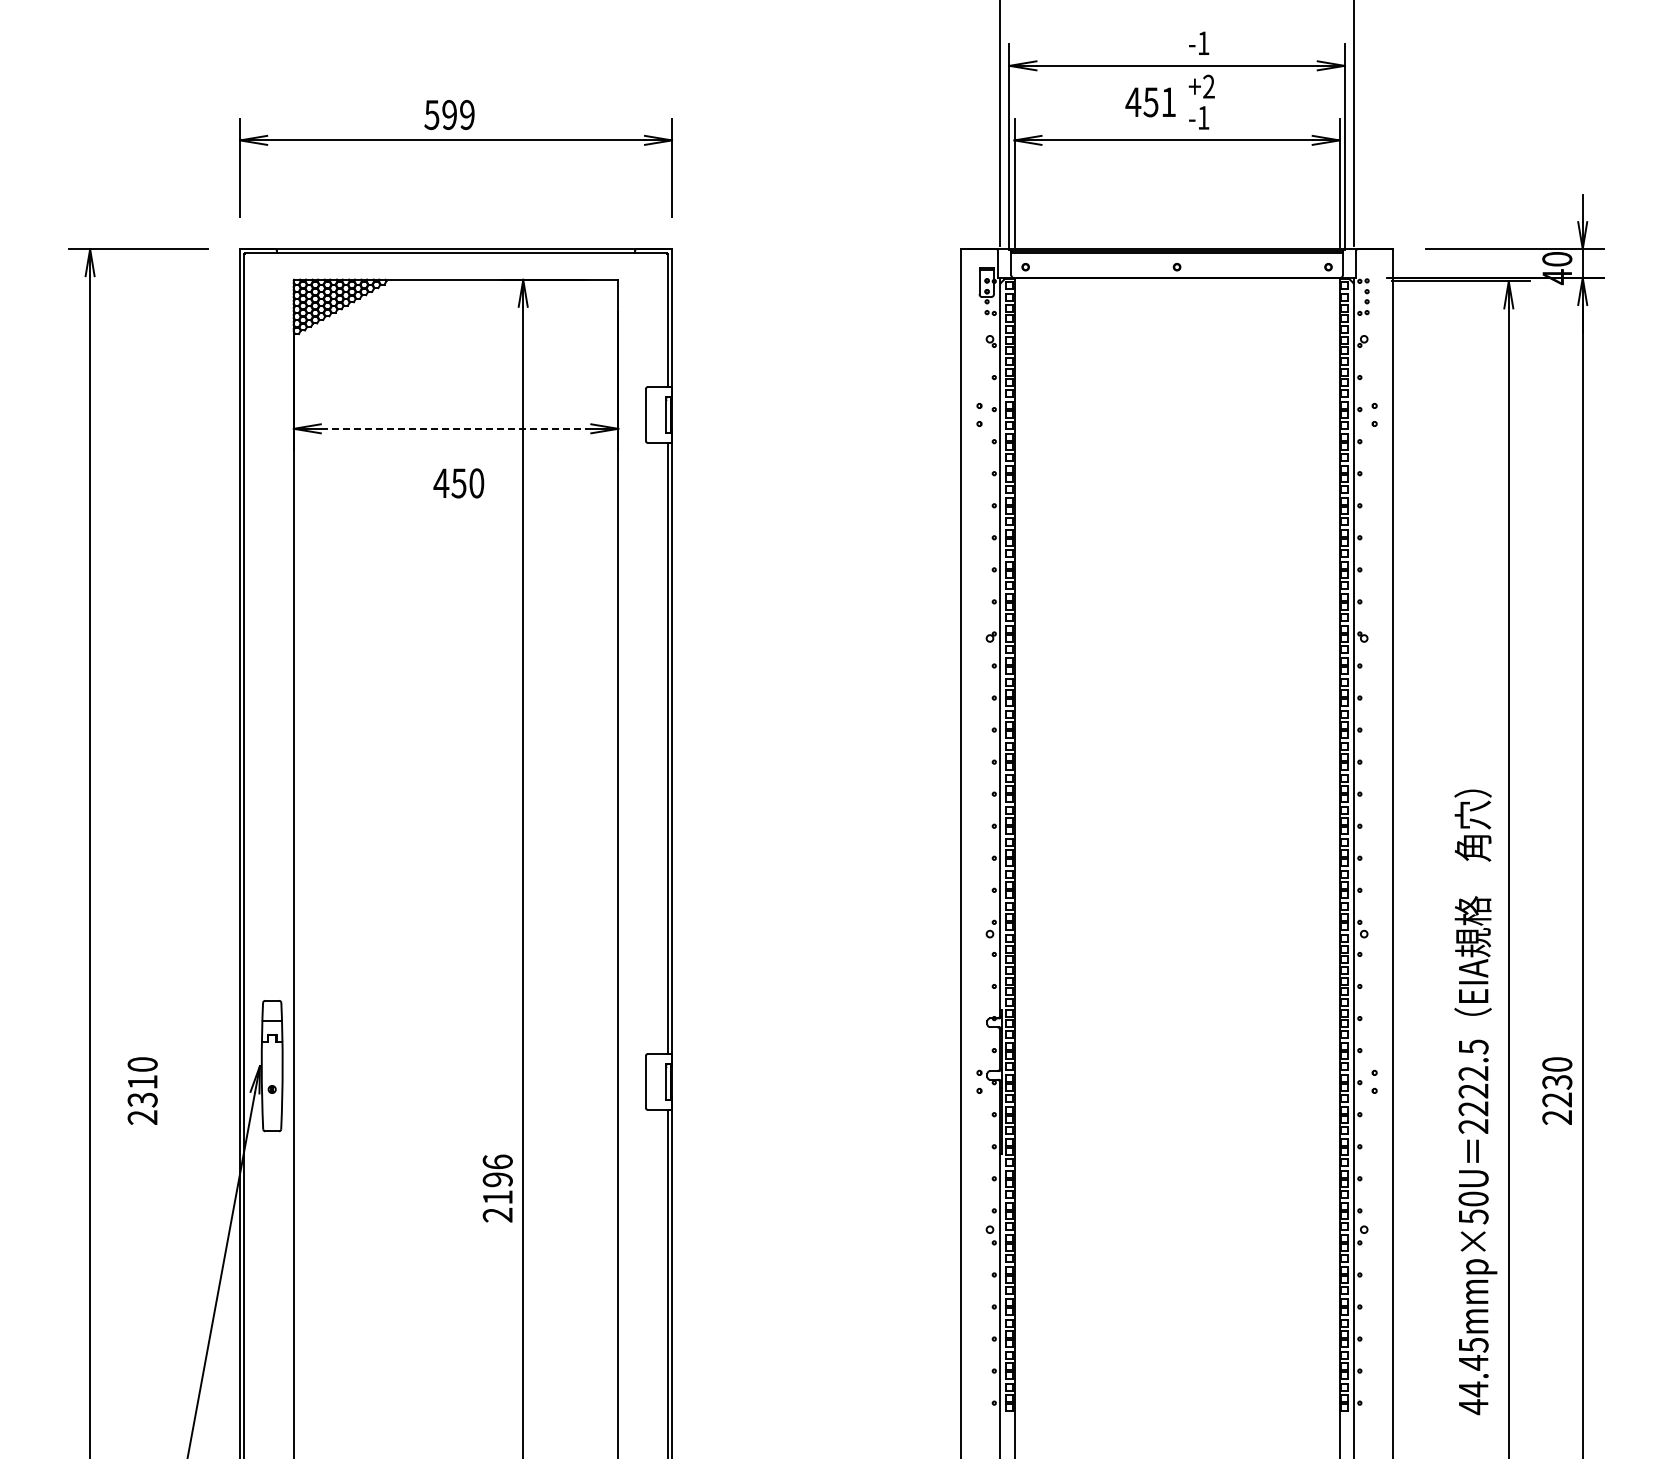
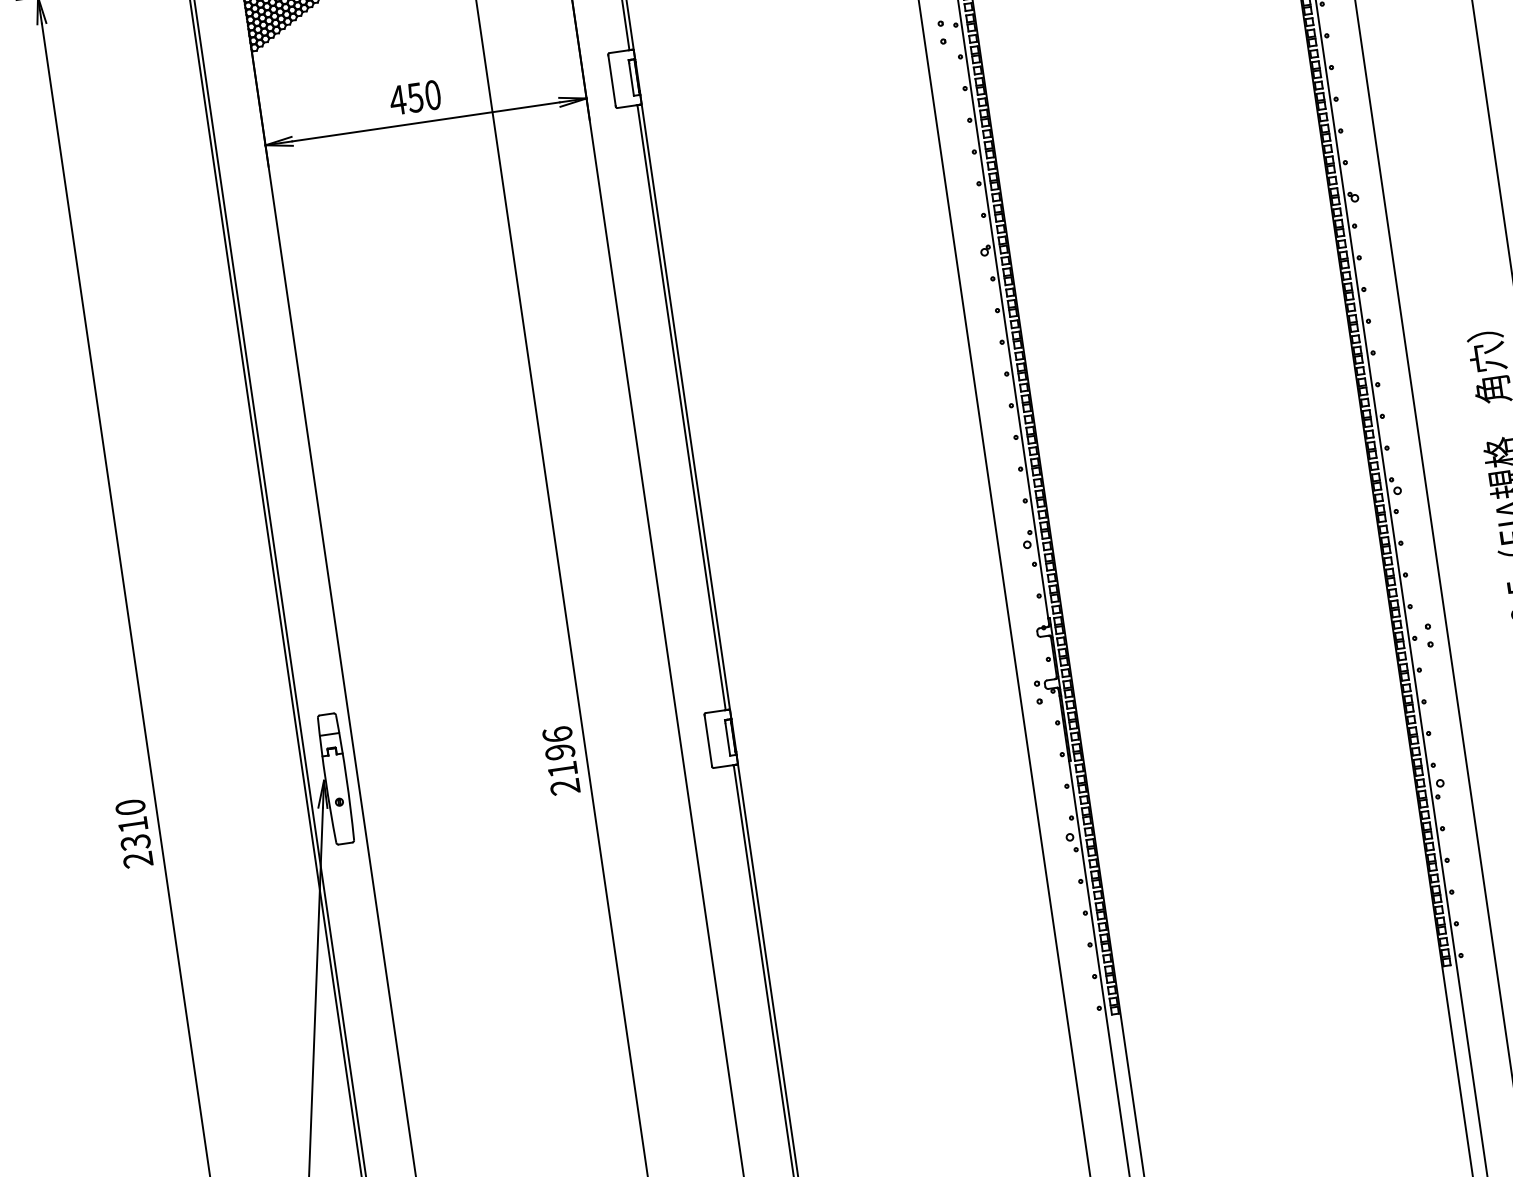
line: (456, 428) -> (426, 121), dashed -> solid
text: (458, 483) -> (414, 97), moved
text: (142, 1090) -> (134, 833), moved
text: (497, 1188) -> (561, 760), moved

